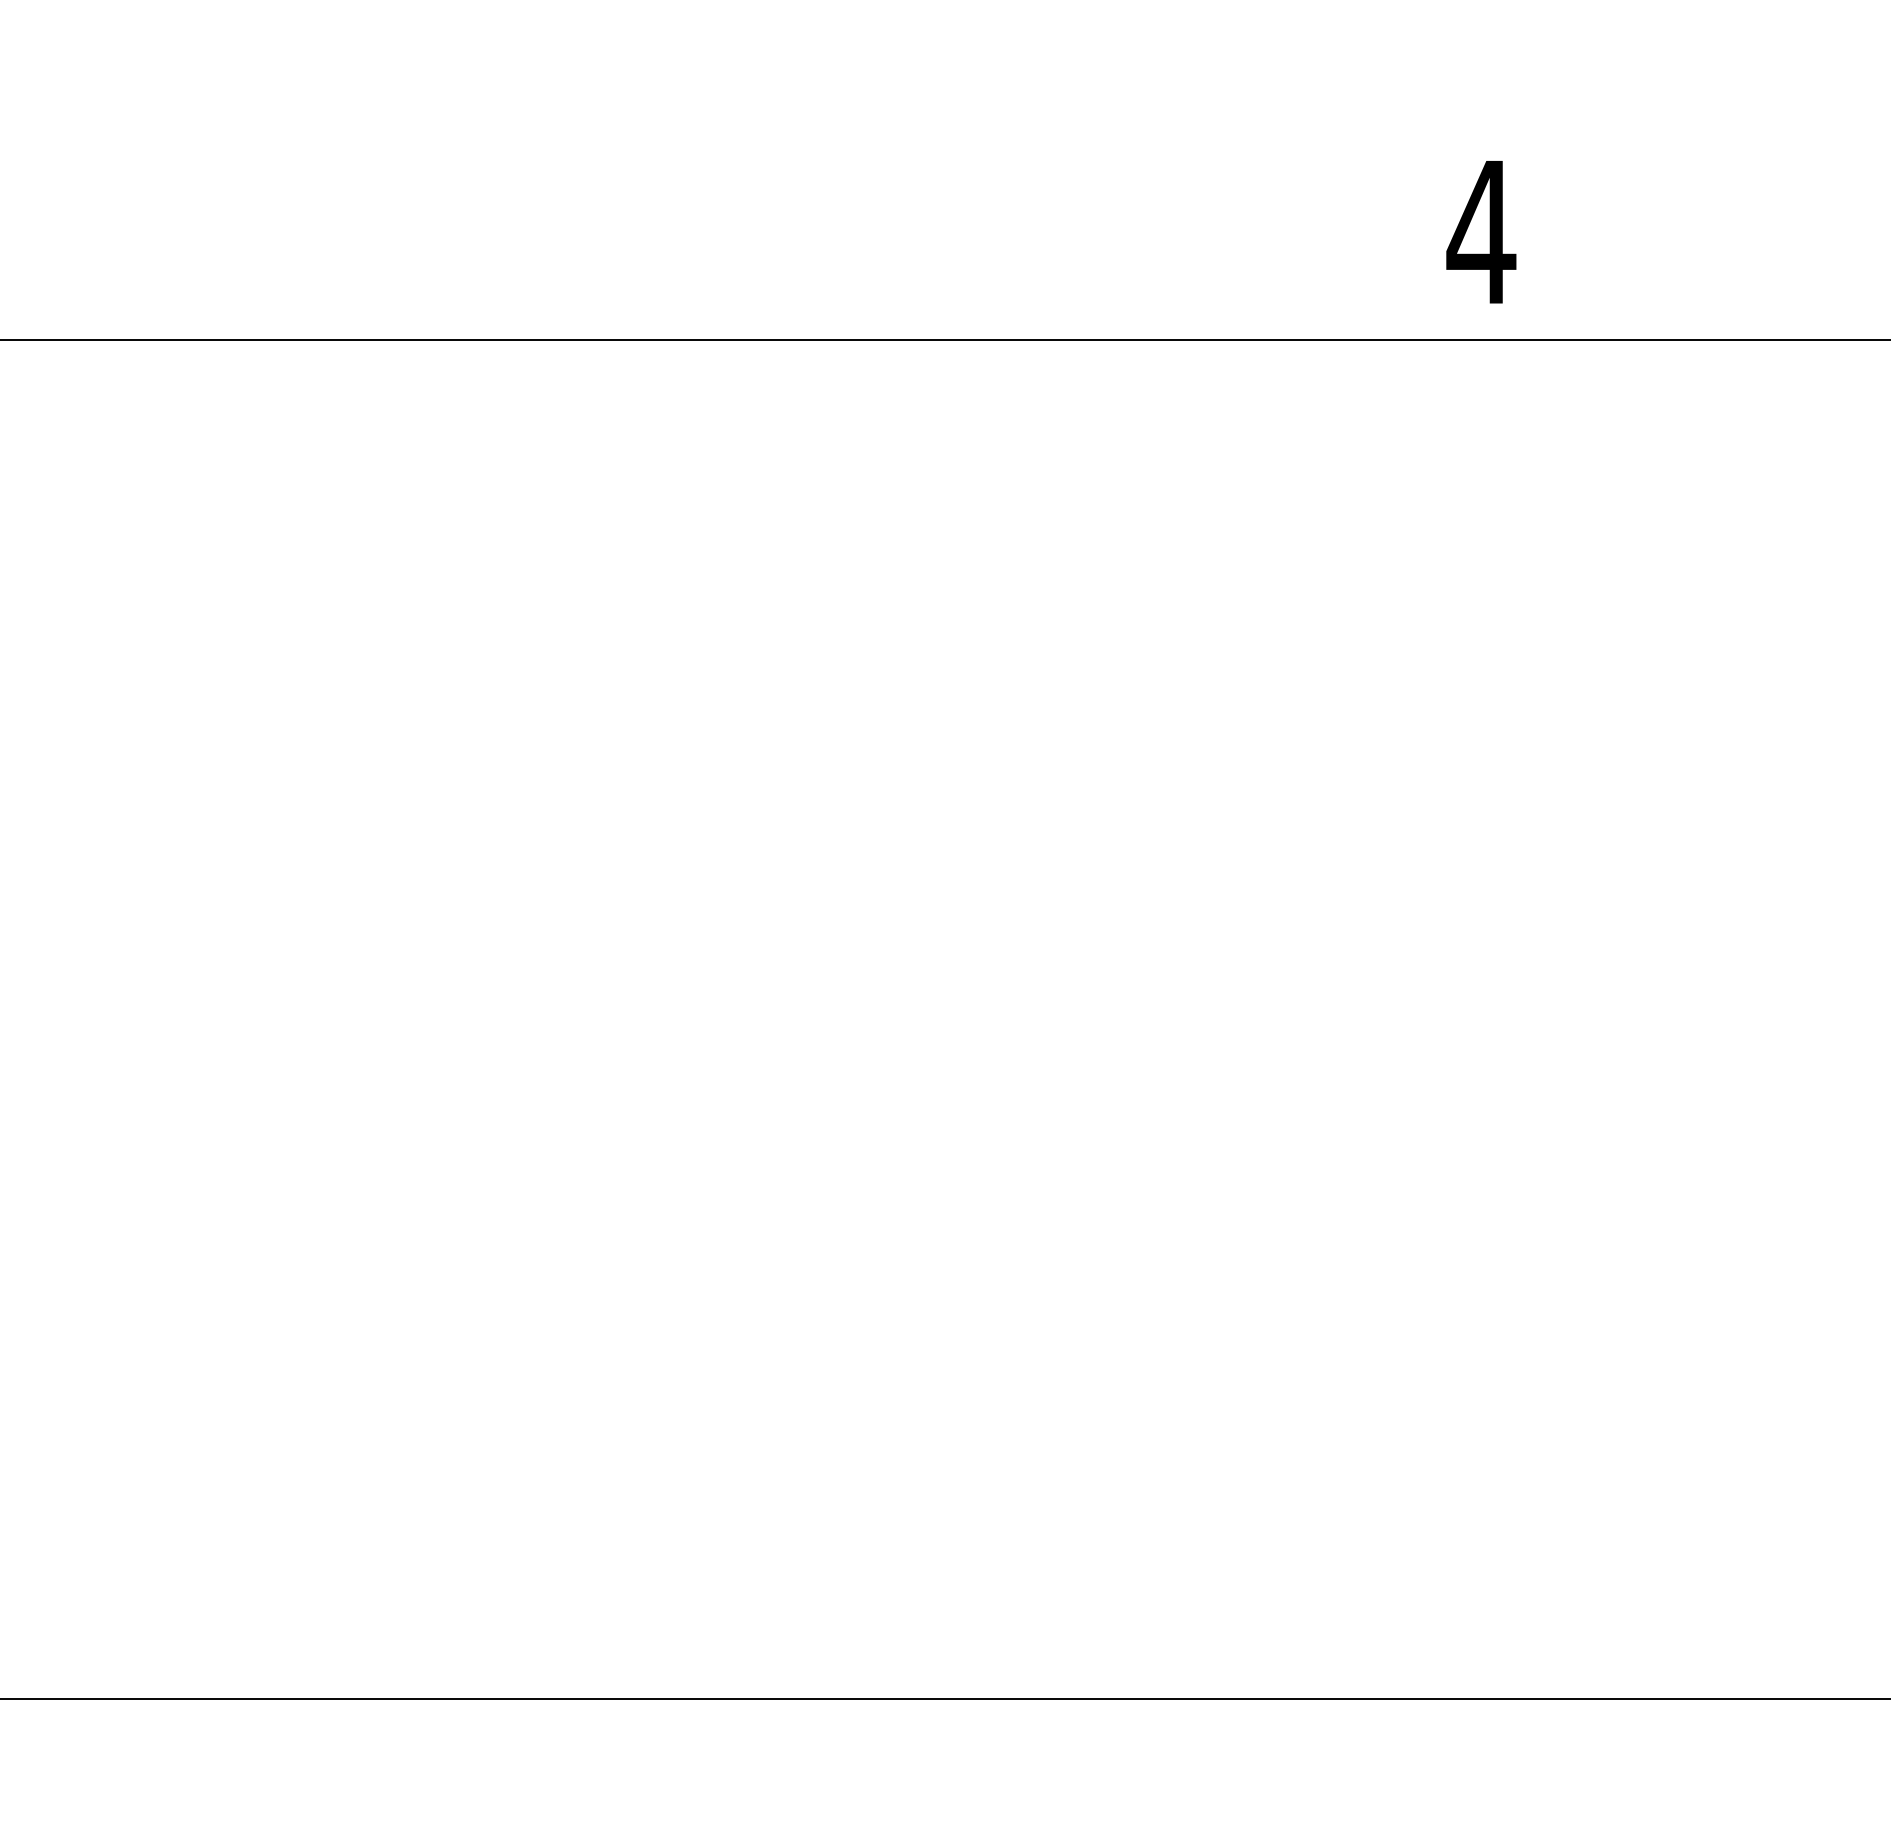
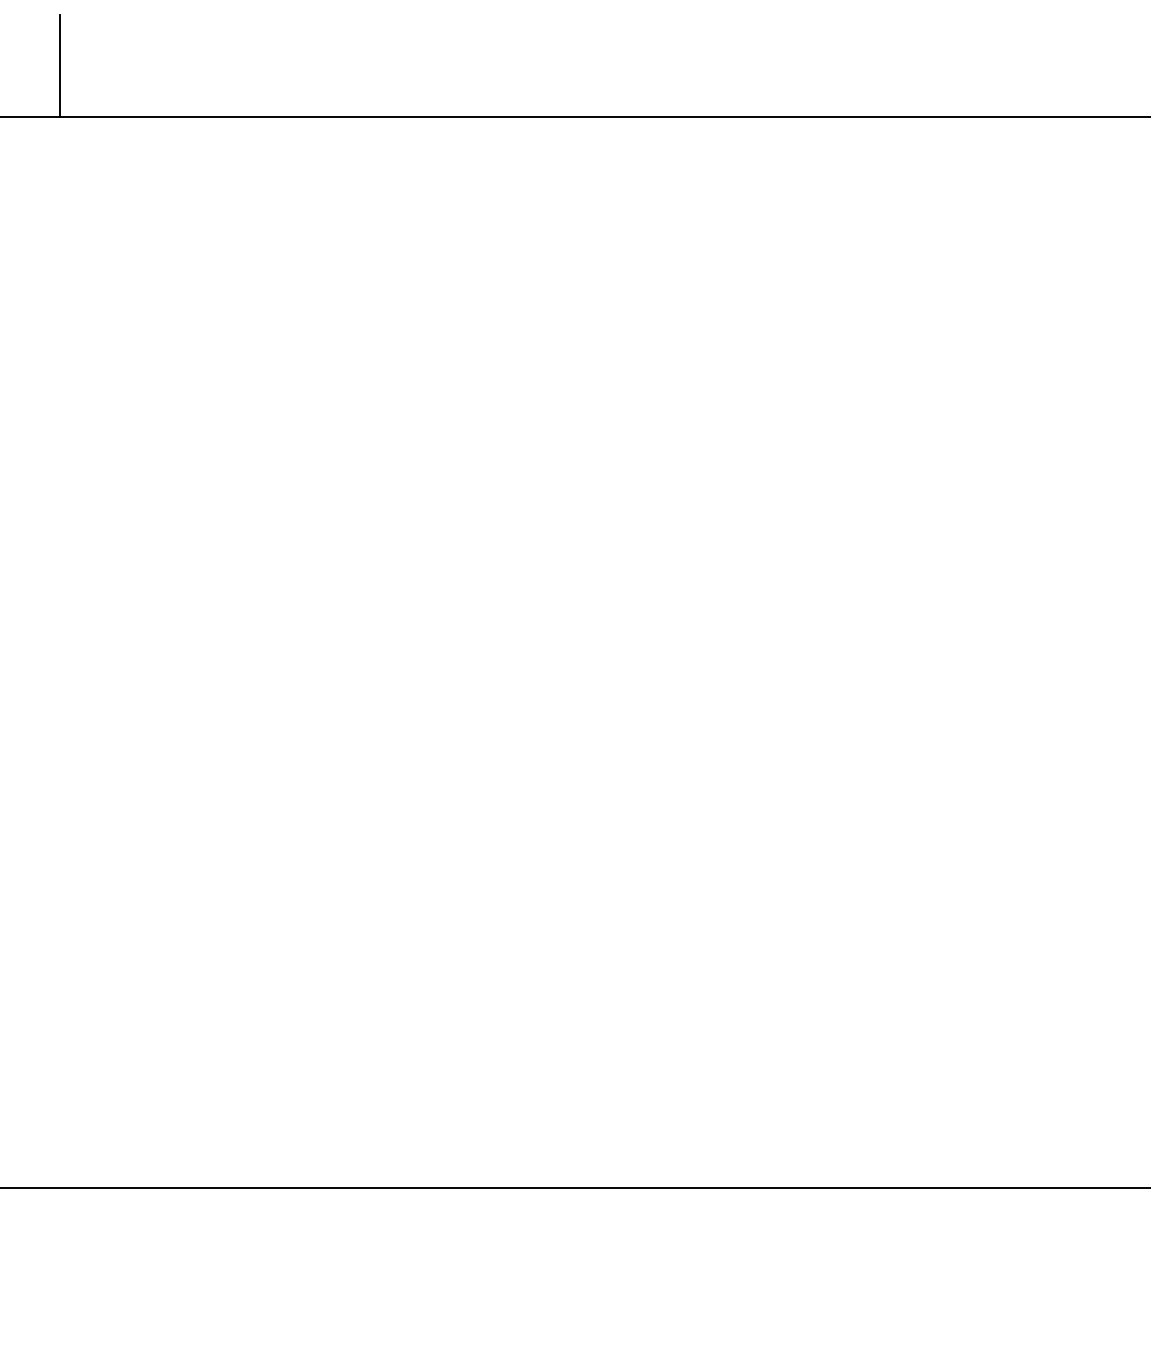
line: (48, 275) -> (60, 66), added

